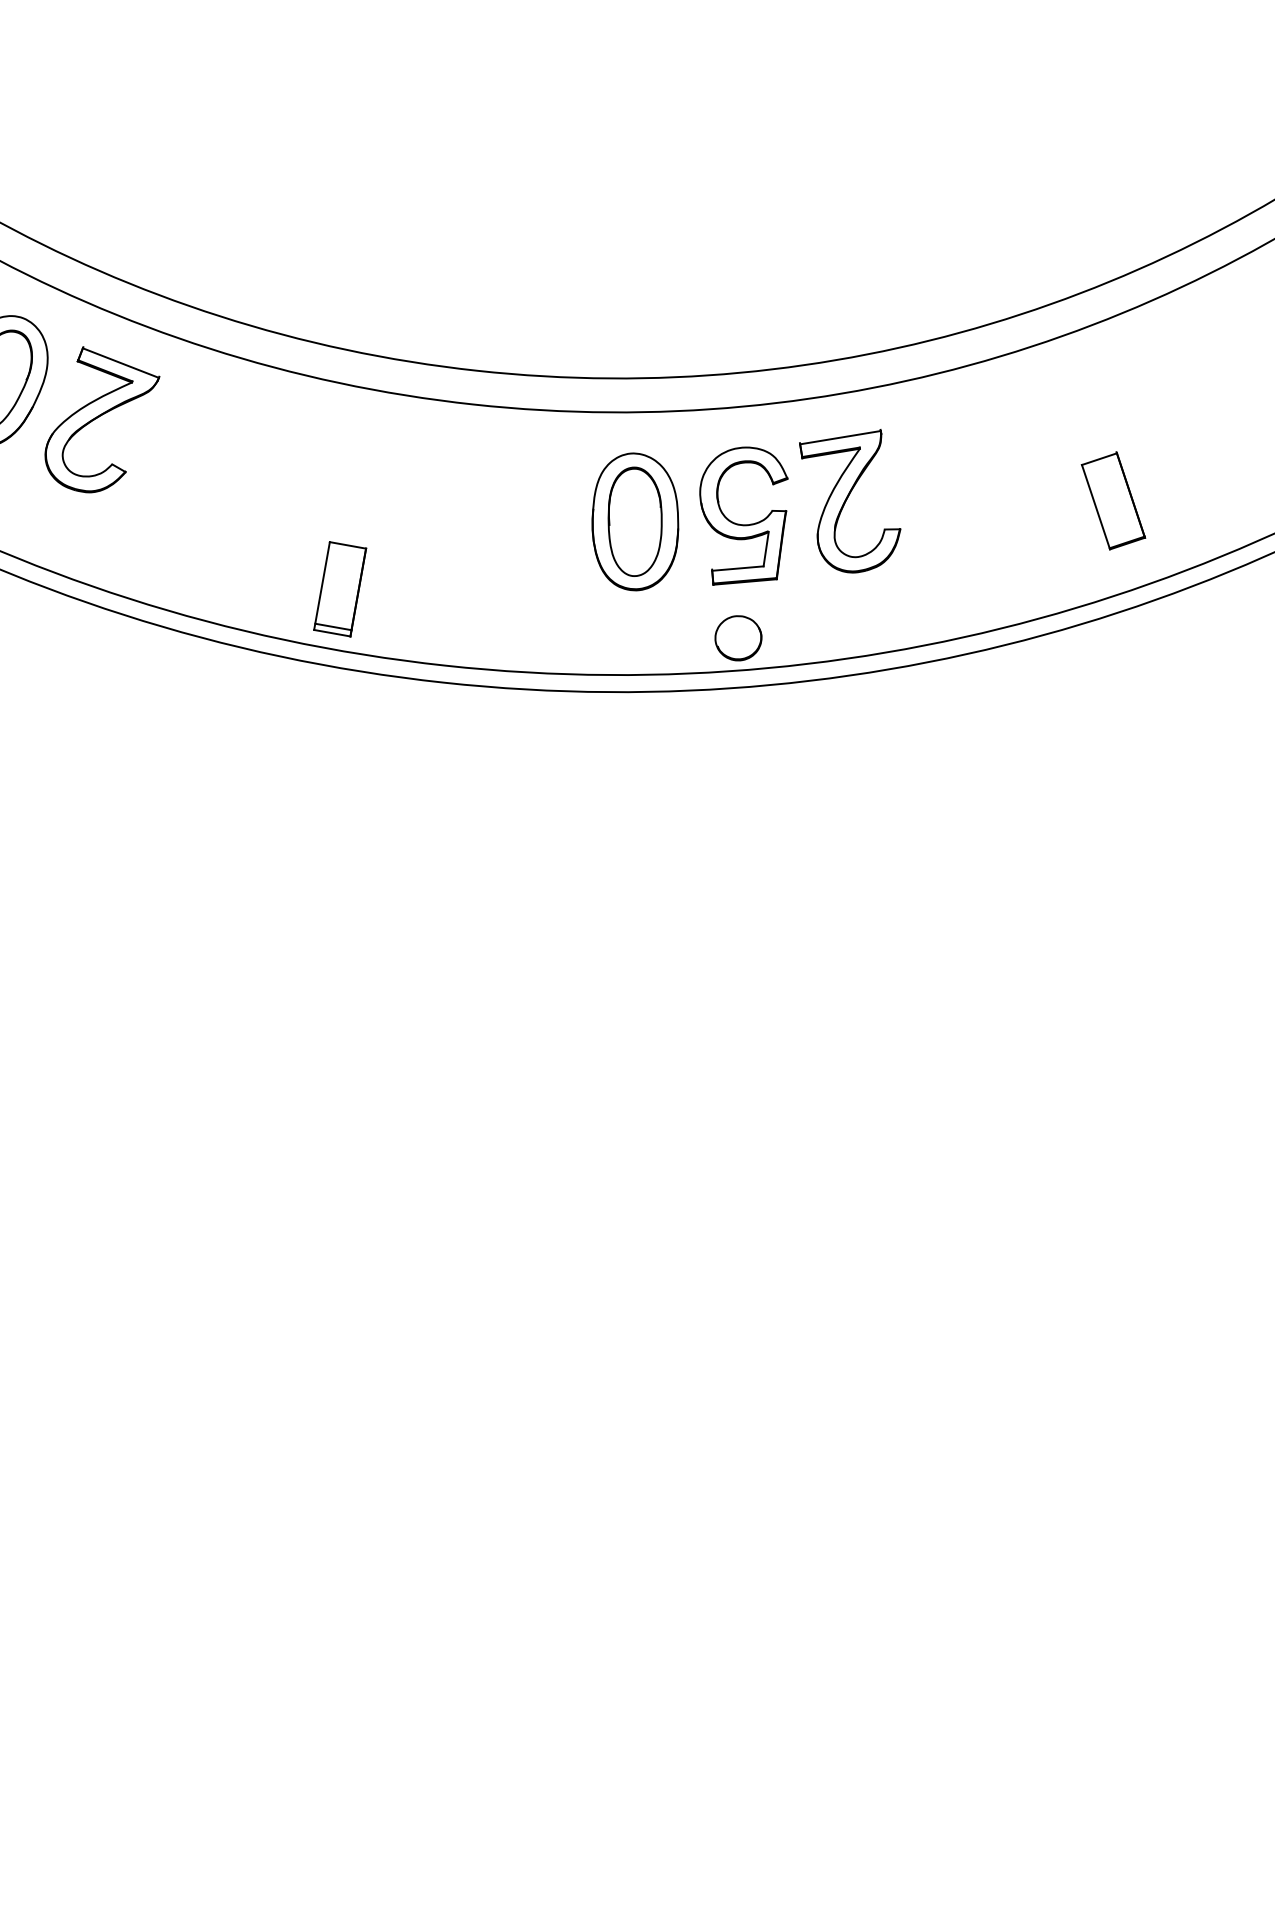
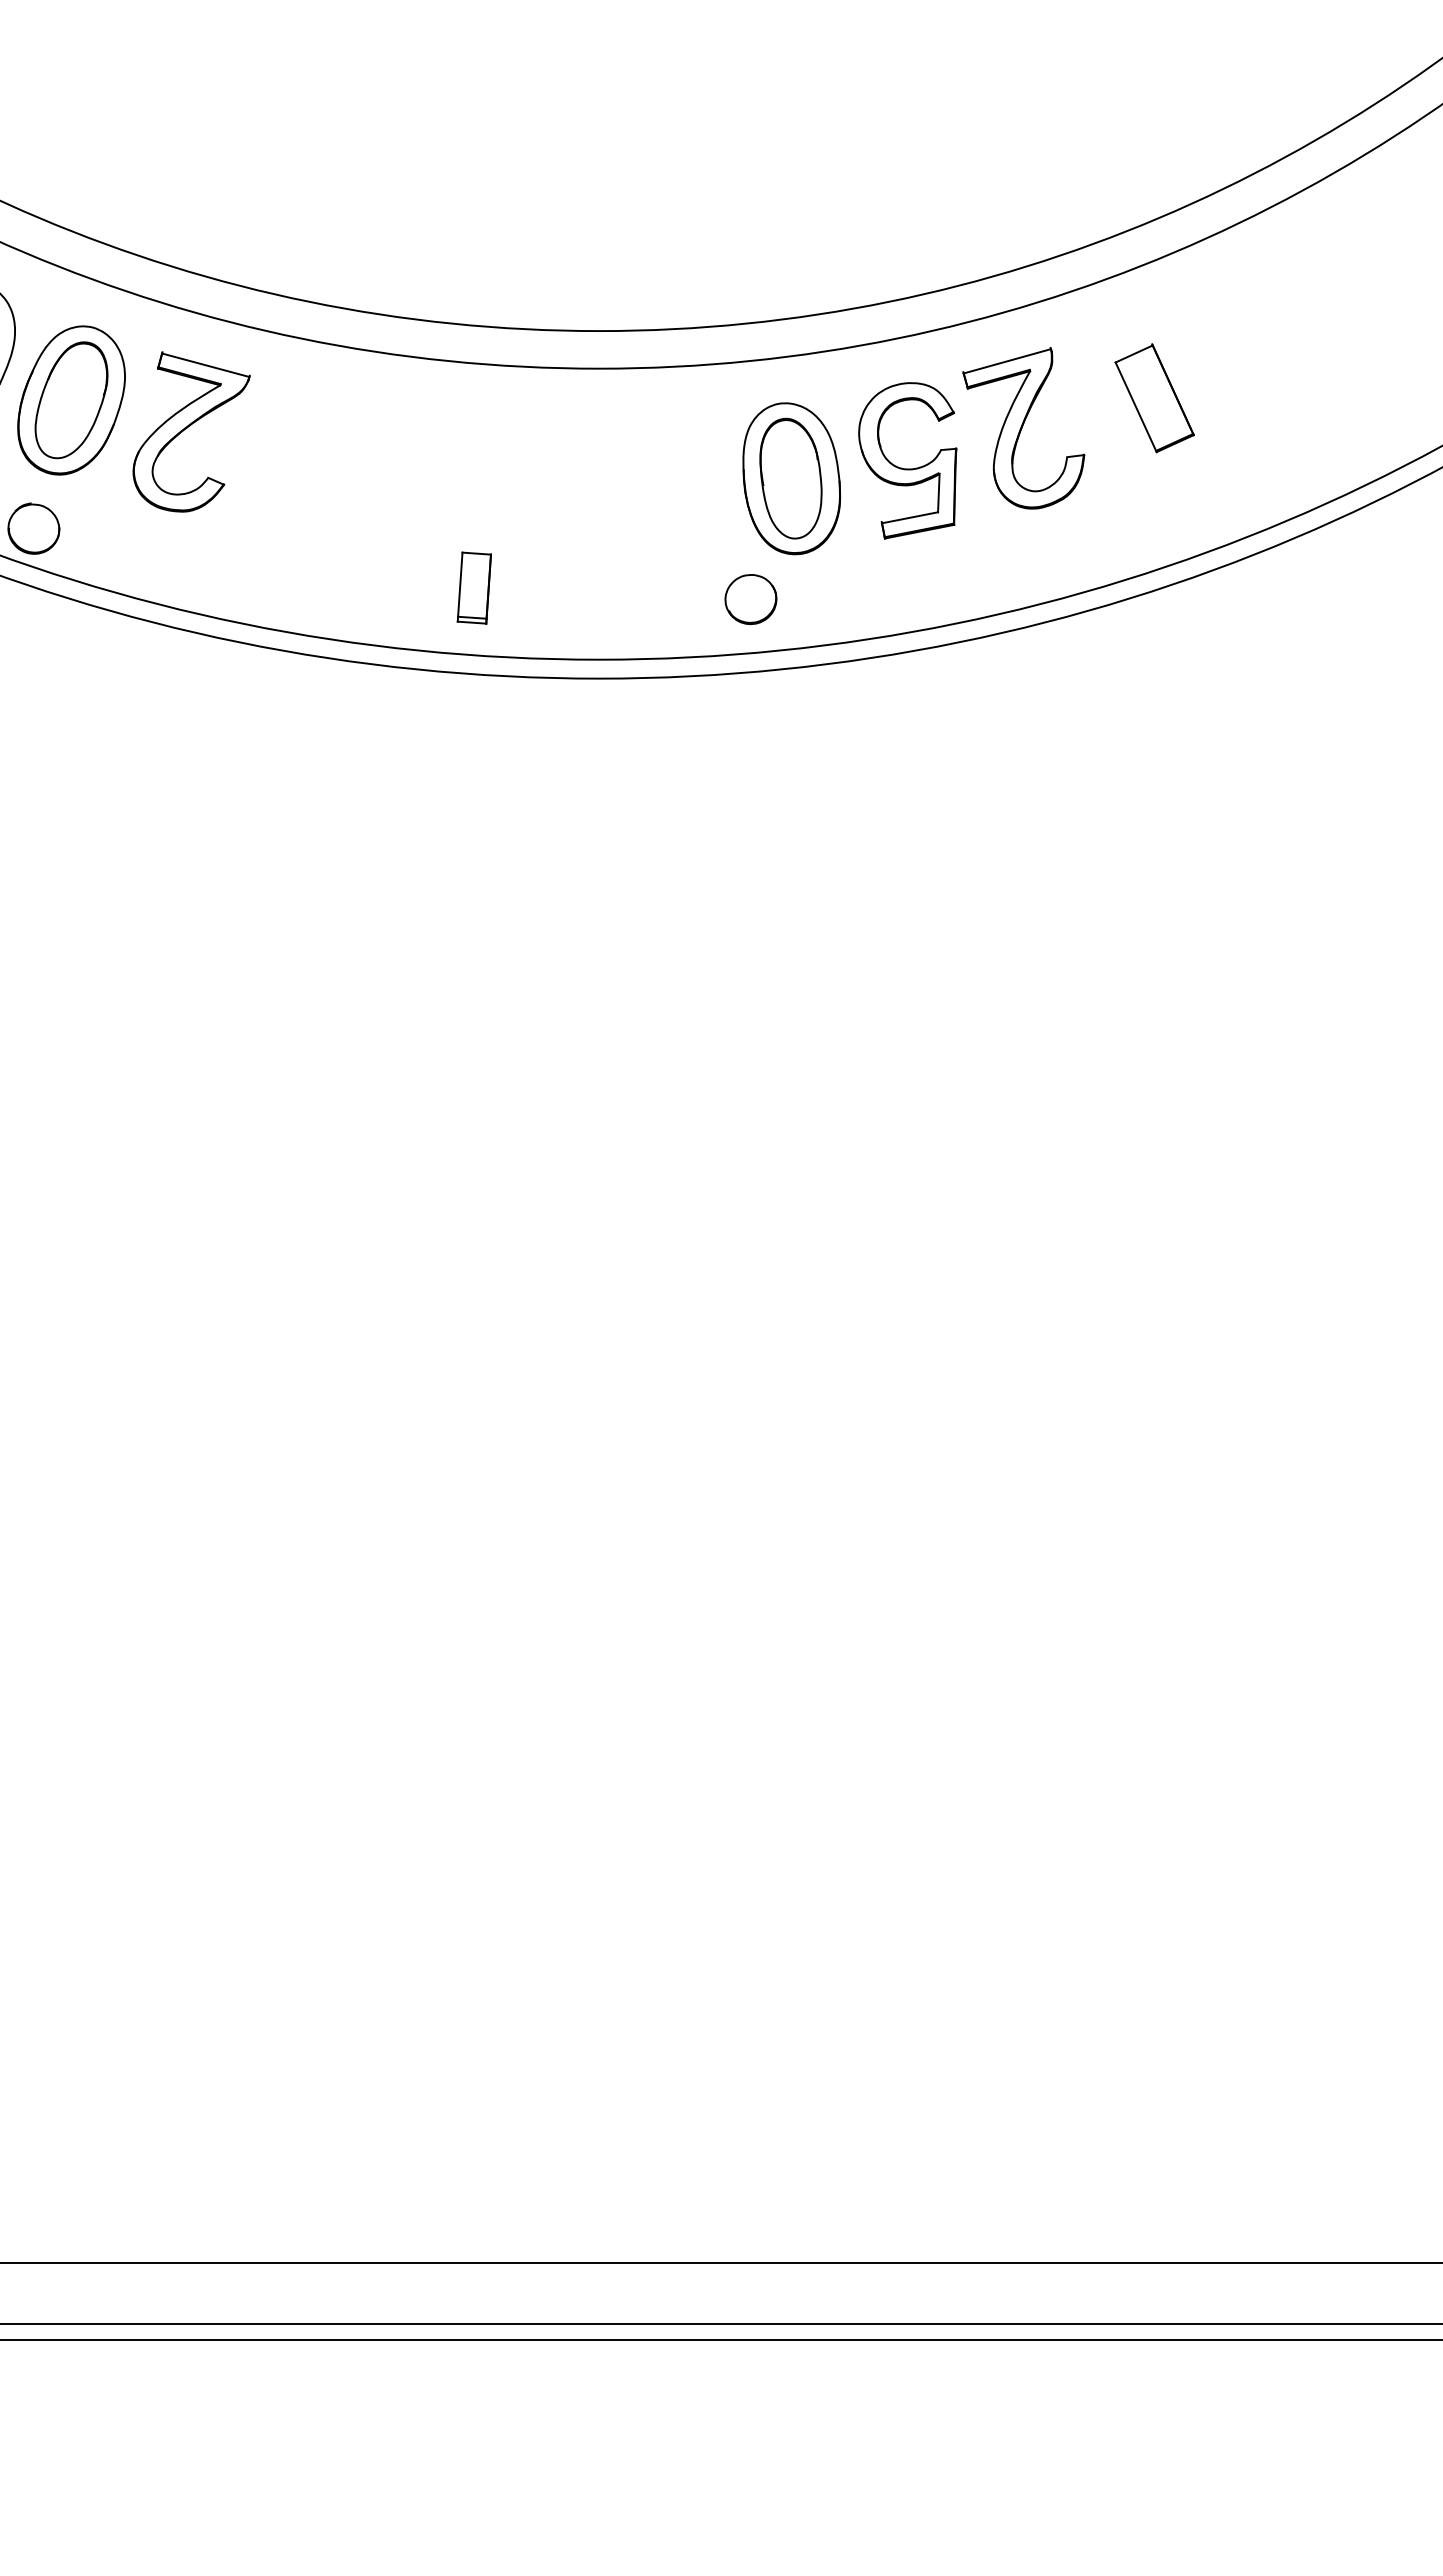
part: (1113, 501) -> (1154, 398), moved
part: (340, 588) -> (474, 587), size x0.7
part: (738, 638) -> (750, 599), moved

